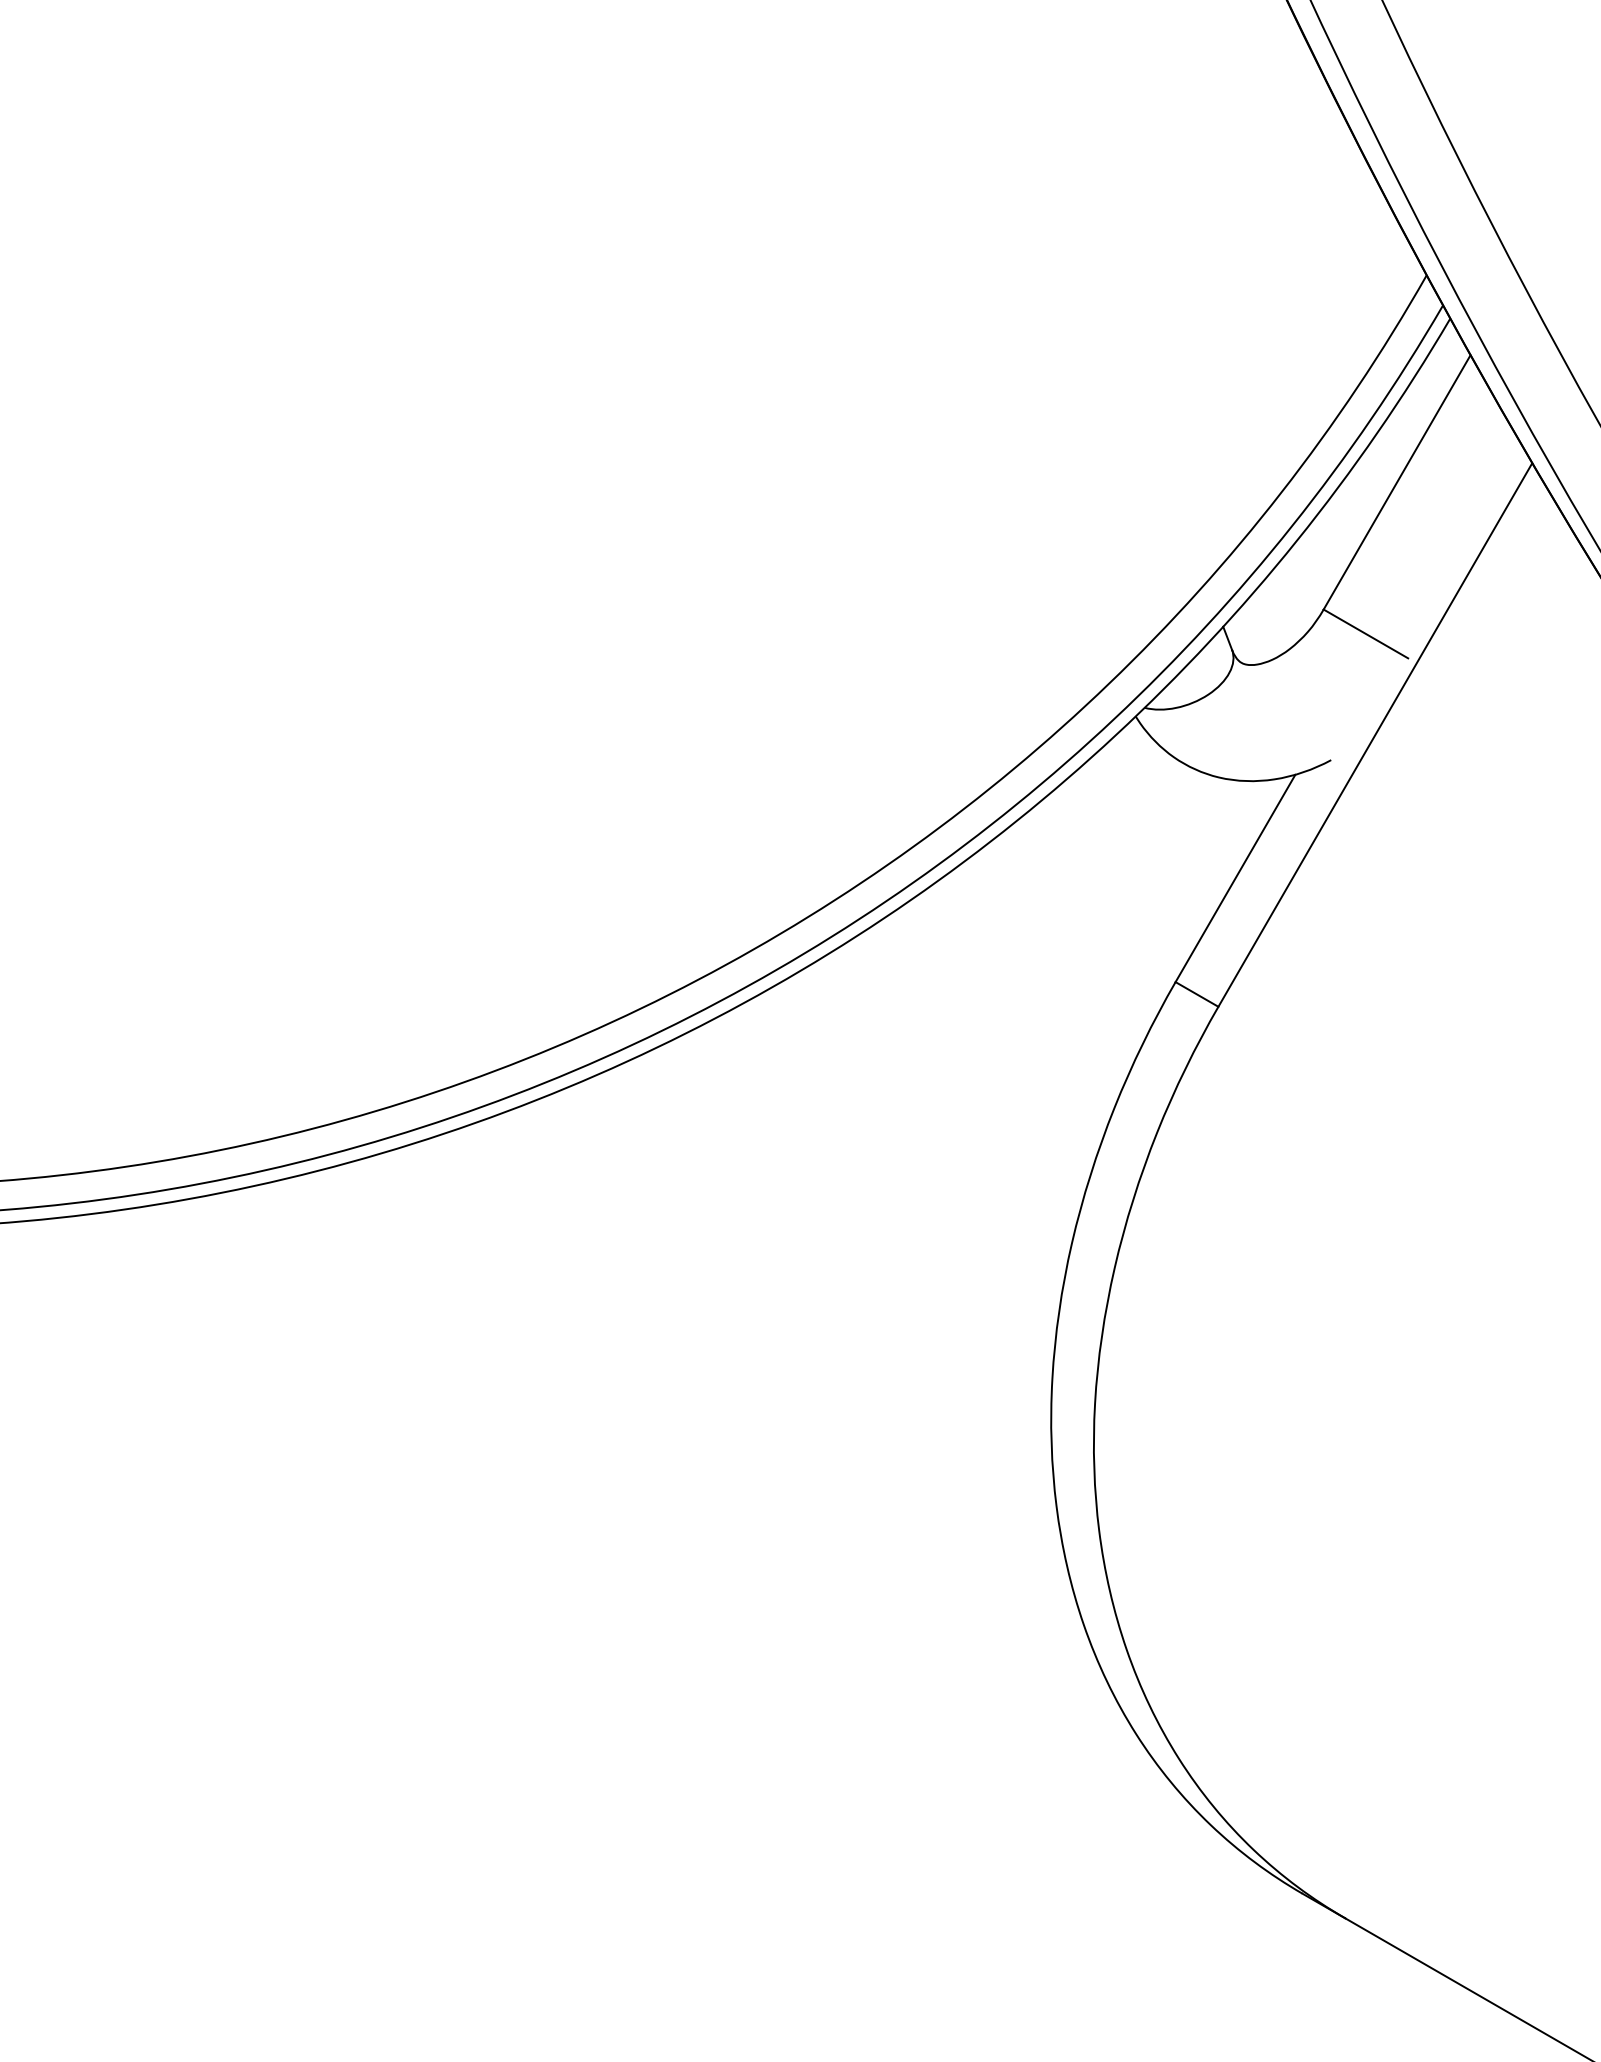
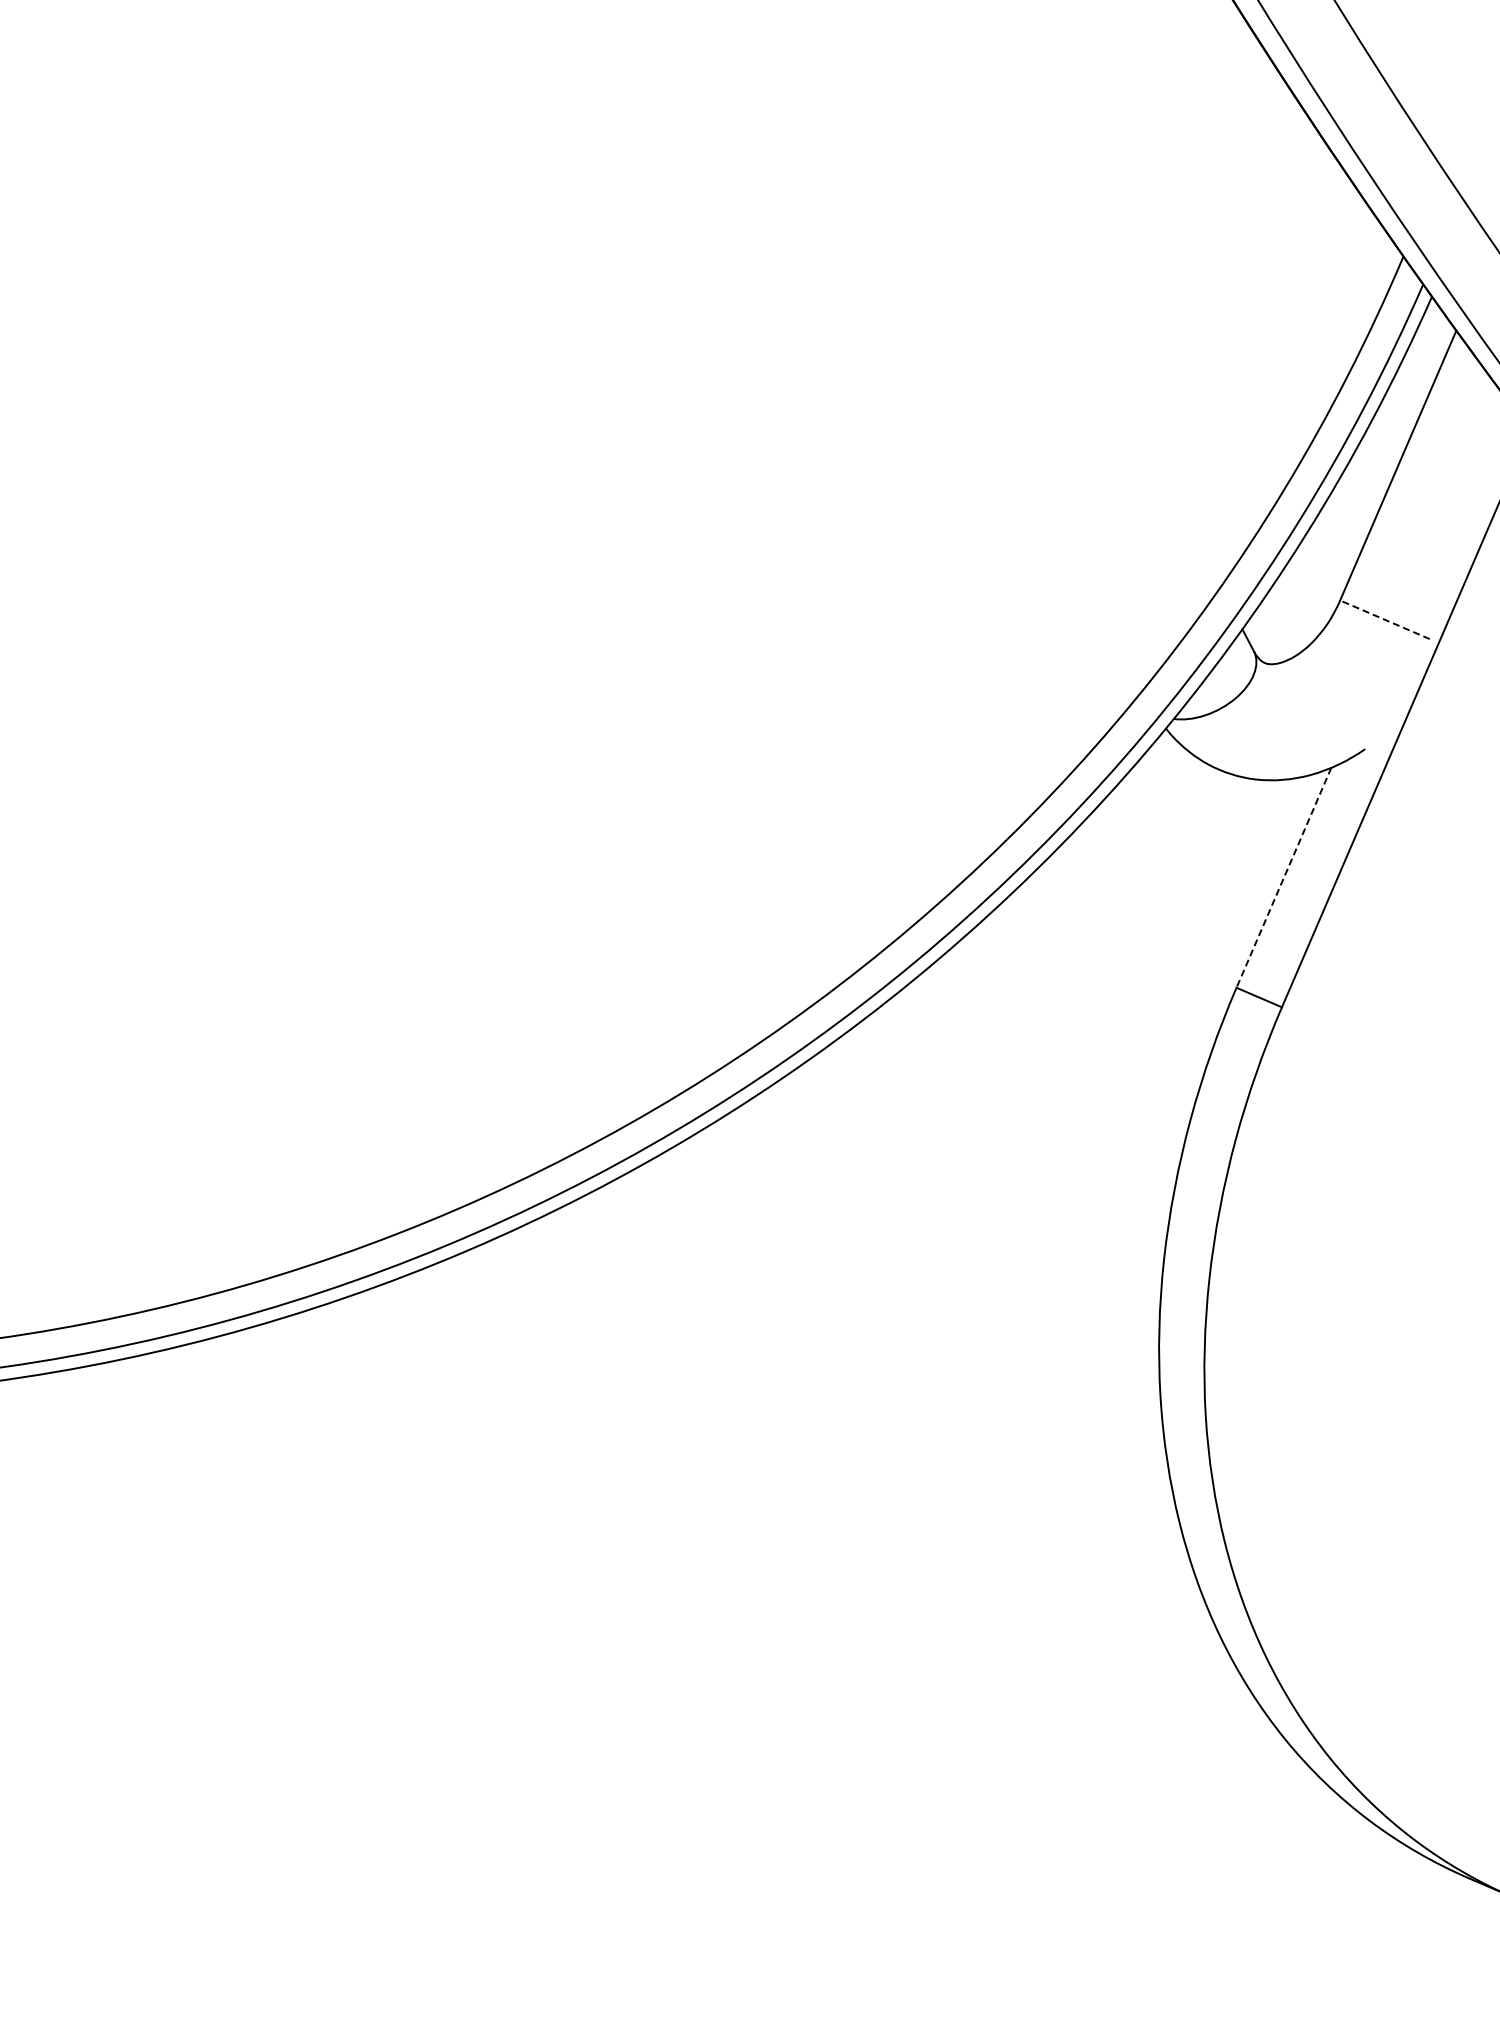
line: (1365, 633) -> (1384, 619), solid -> dashed
line: (1235, 878) -> (1283, 877), solid -> dashed

